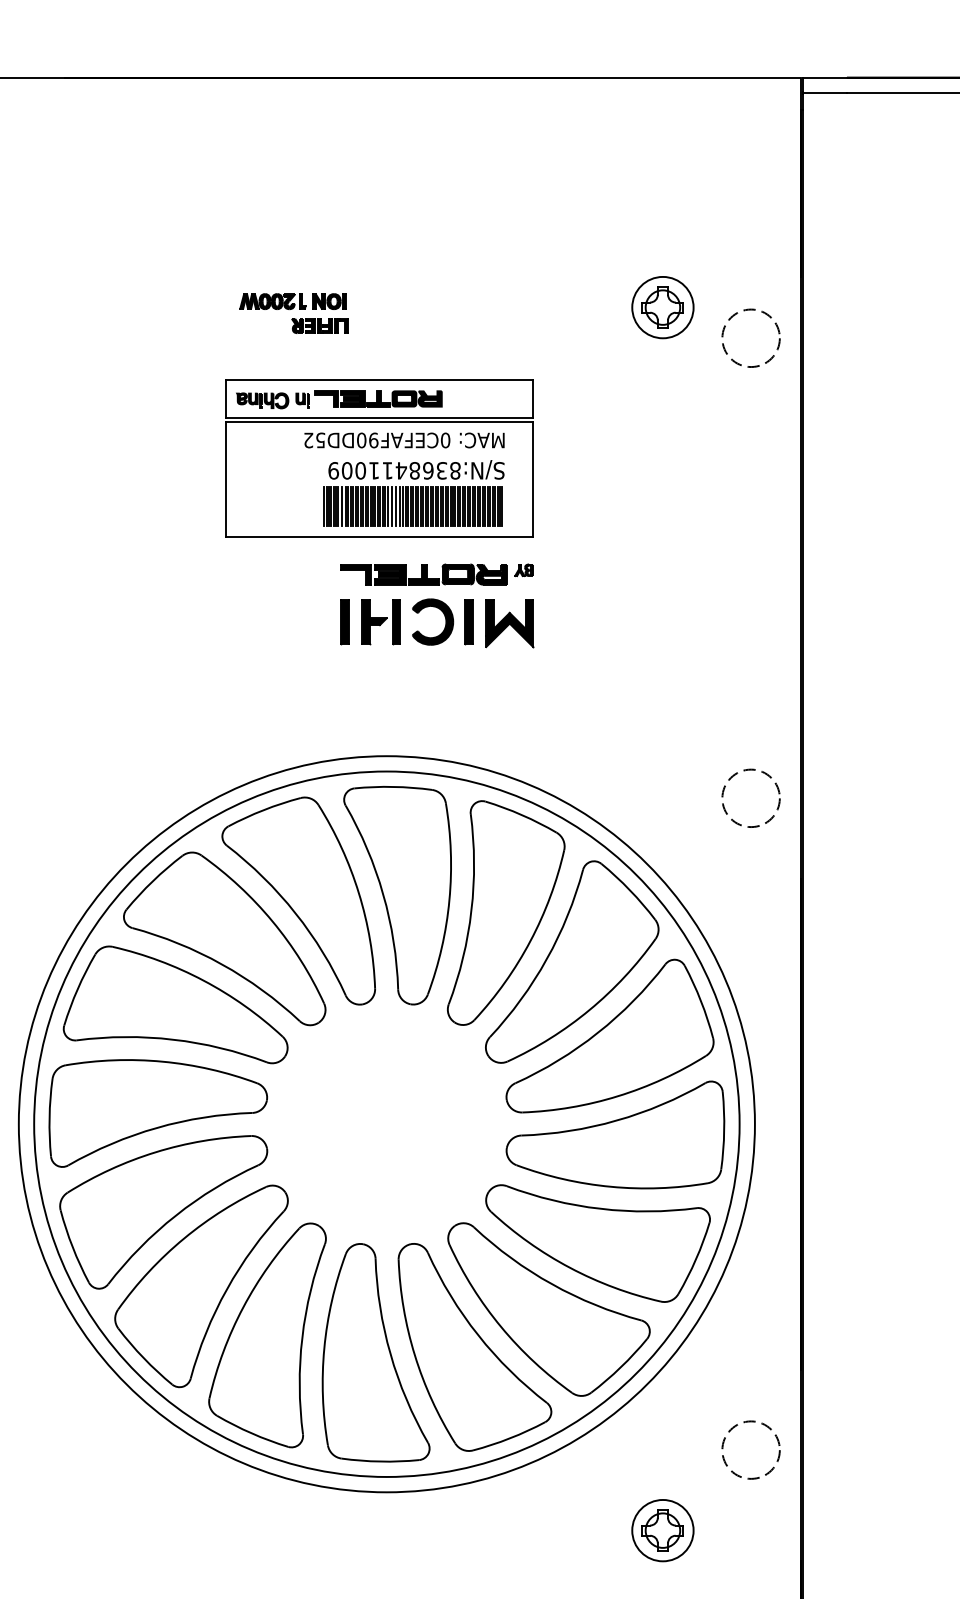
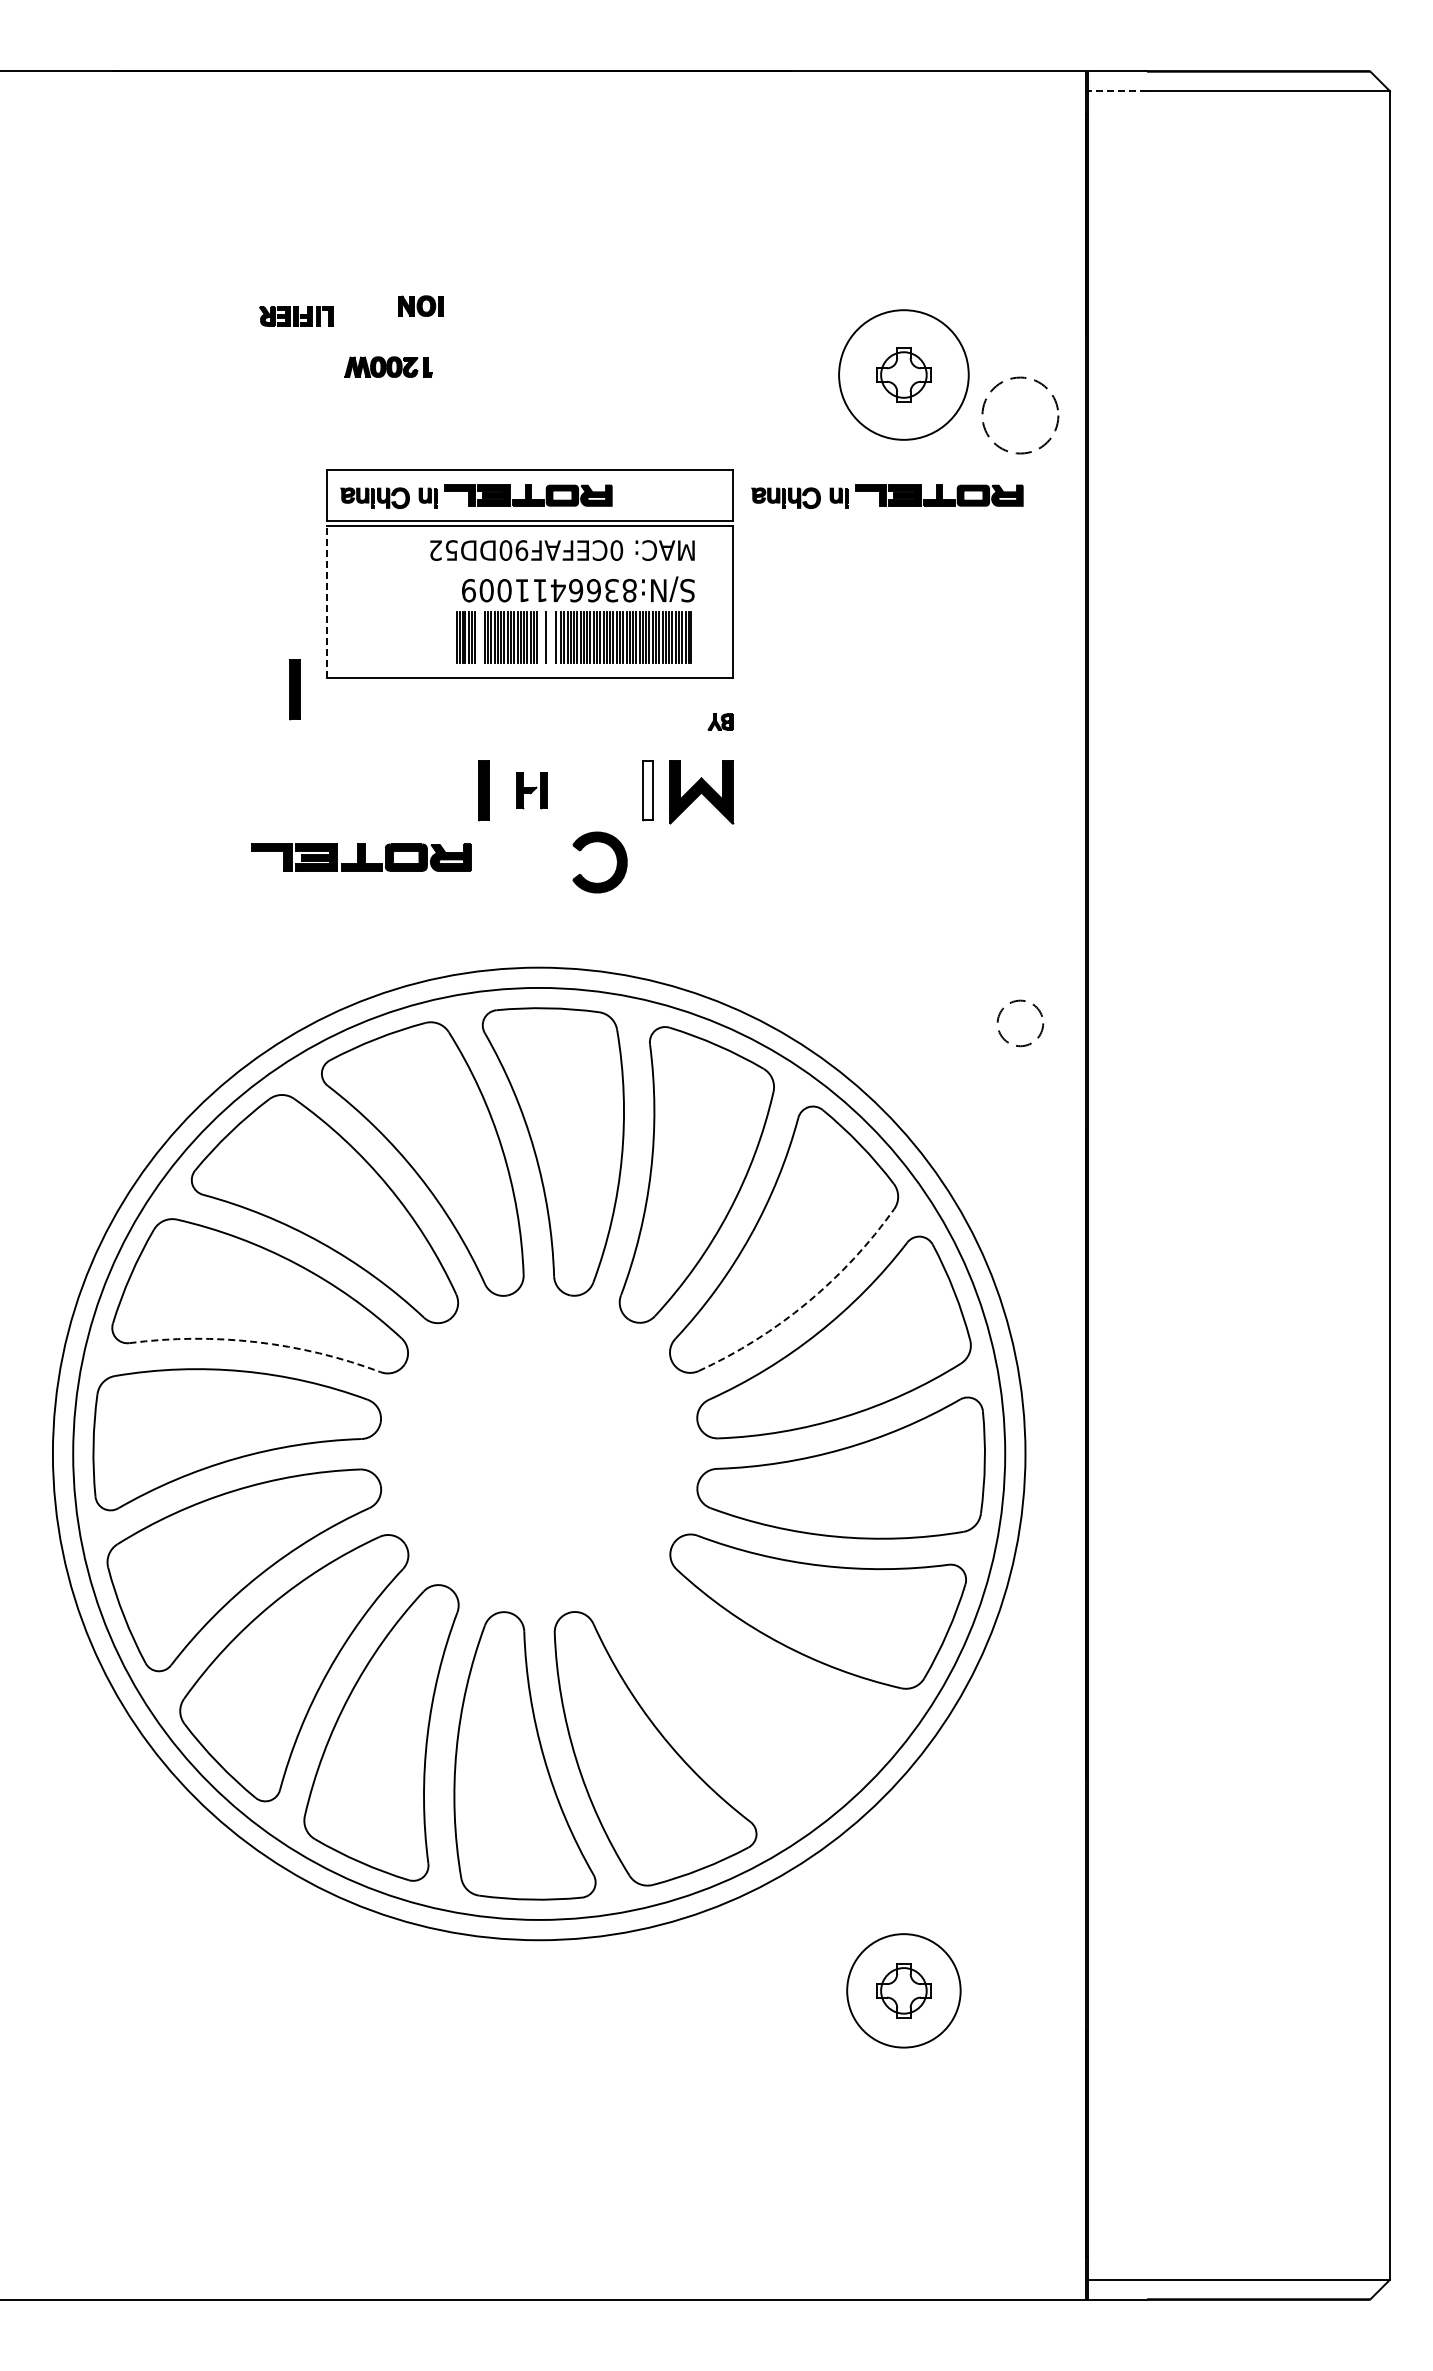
line: (824, 93) -> (1117, 91), solid -> dashed
part: (329, 301) -> (420, 305), moved
circle: (662, 307) -> (903, 374), size x1.6
part: (319, 326) -> (296, 316), moved
part: (650, 399) -> (887, 496), added
text: (415, 470) -> (576, 590), S/N:8368411009 -> S/N:8366411009
line: (226, 479) -> (327, 601), solid -> dashed
line: (341, 506) -> (479, 637), removed
line: (388, 506) -> (541, 637), removed
line: (395, 506) -> (550, 637), removed
part: (201, 545) -> (294, 689), added
part: (424, 574) -> (361, 857), moved
part: (445, 620) -> (616, 860), moved
part: (381, 622) -> (531, 790), size x0.6
fill: (468, 622) -> (647, 790), removed
circle: (751, 798) -> (1020, 1023), size x0.6
arc: (589, 1009) -> (807, 1302), solid -> dashed
arc: (172, 1039) -> (256, 1342), solid -> dashed
part: (549, 1309) -> (753, 1698), removed
circle: (751, 1450) -> (1020, 1884), removed
circle: (662, 1530) -> (903, 1990), size x1.4

